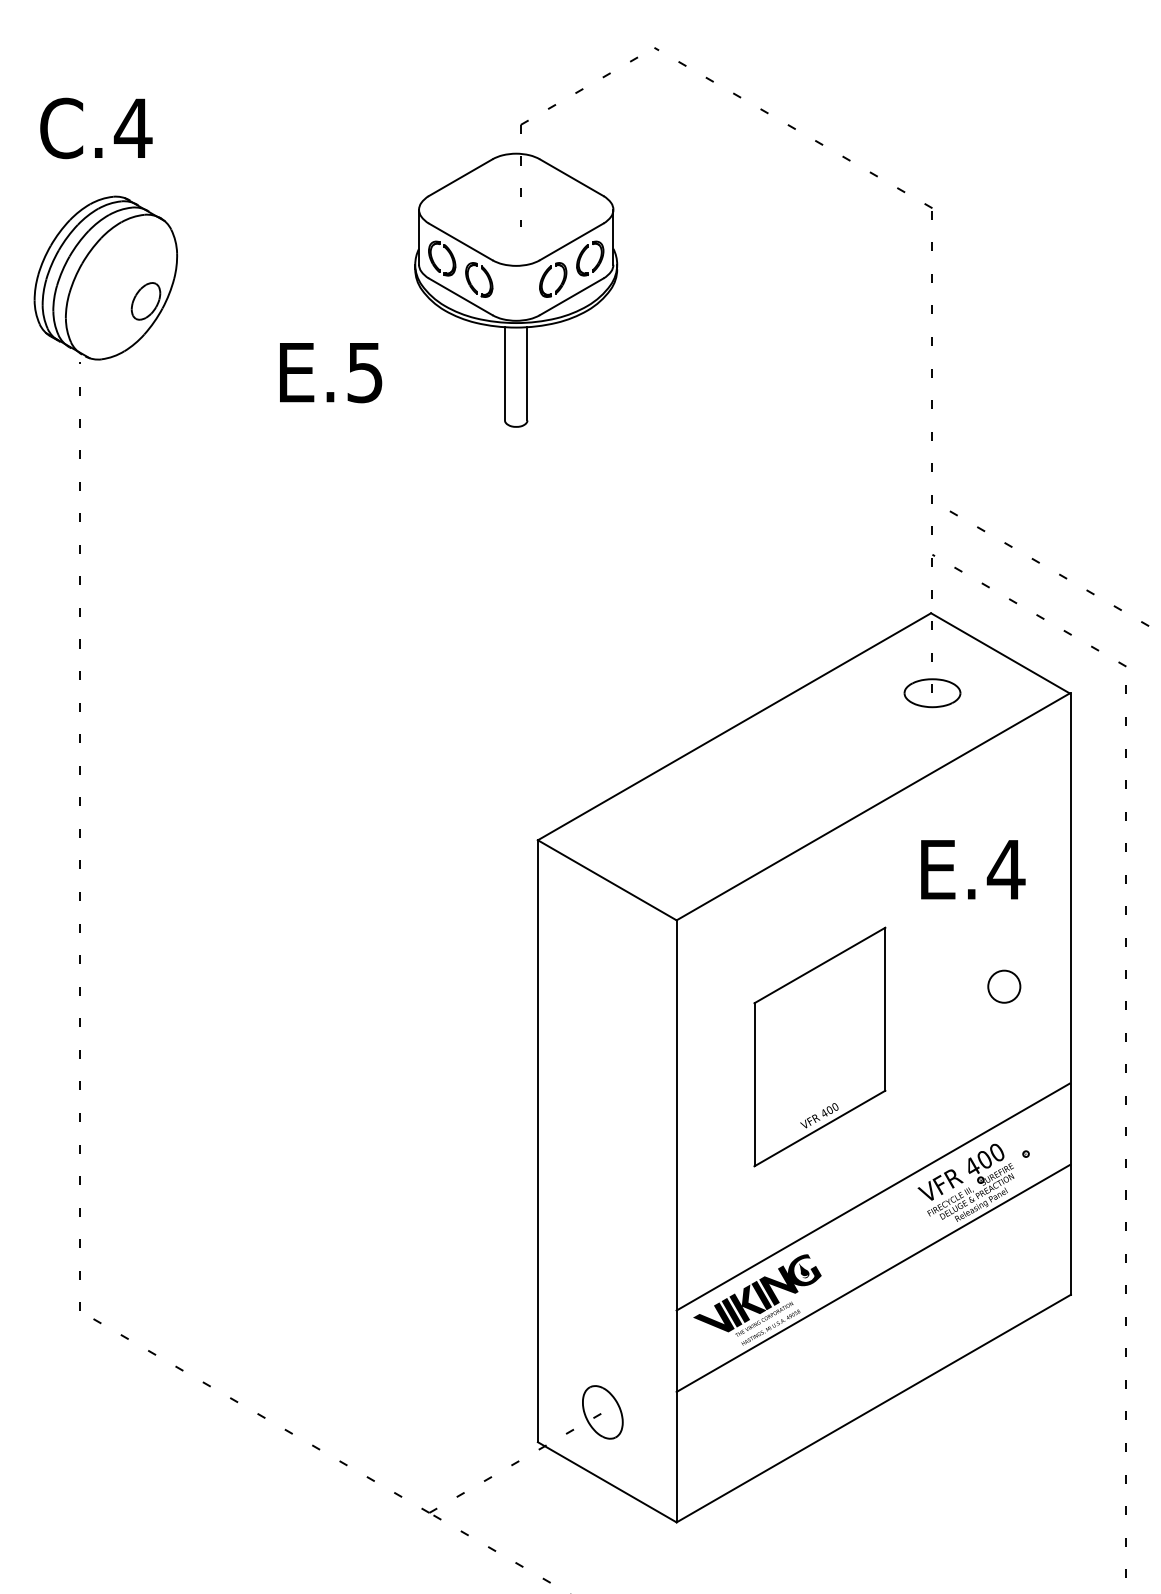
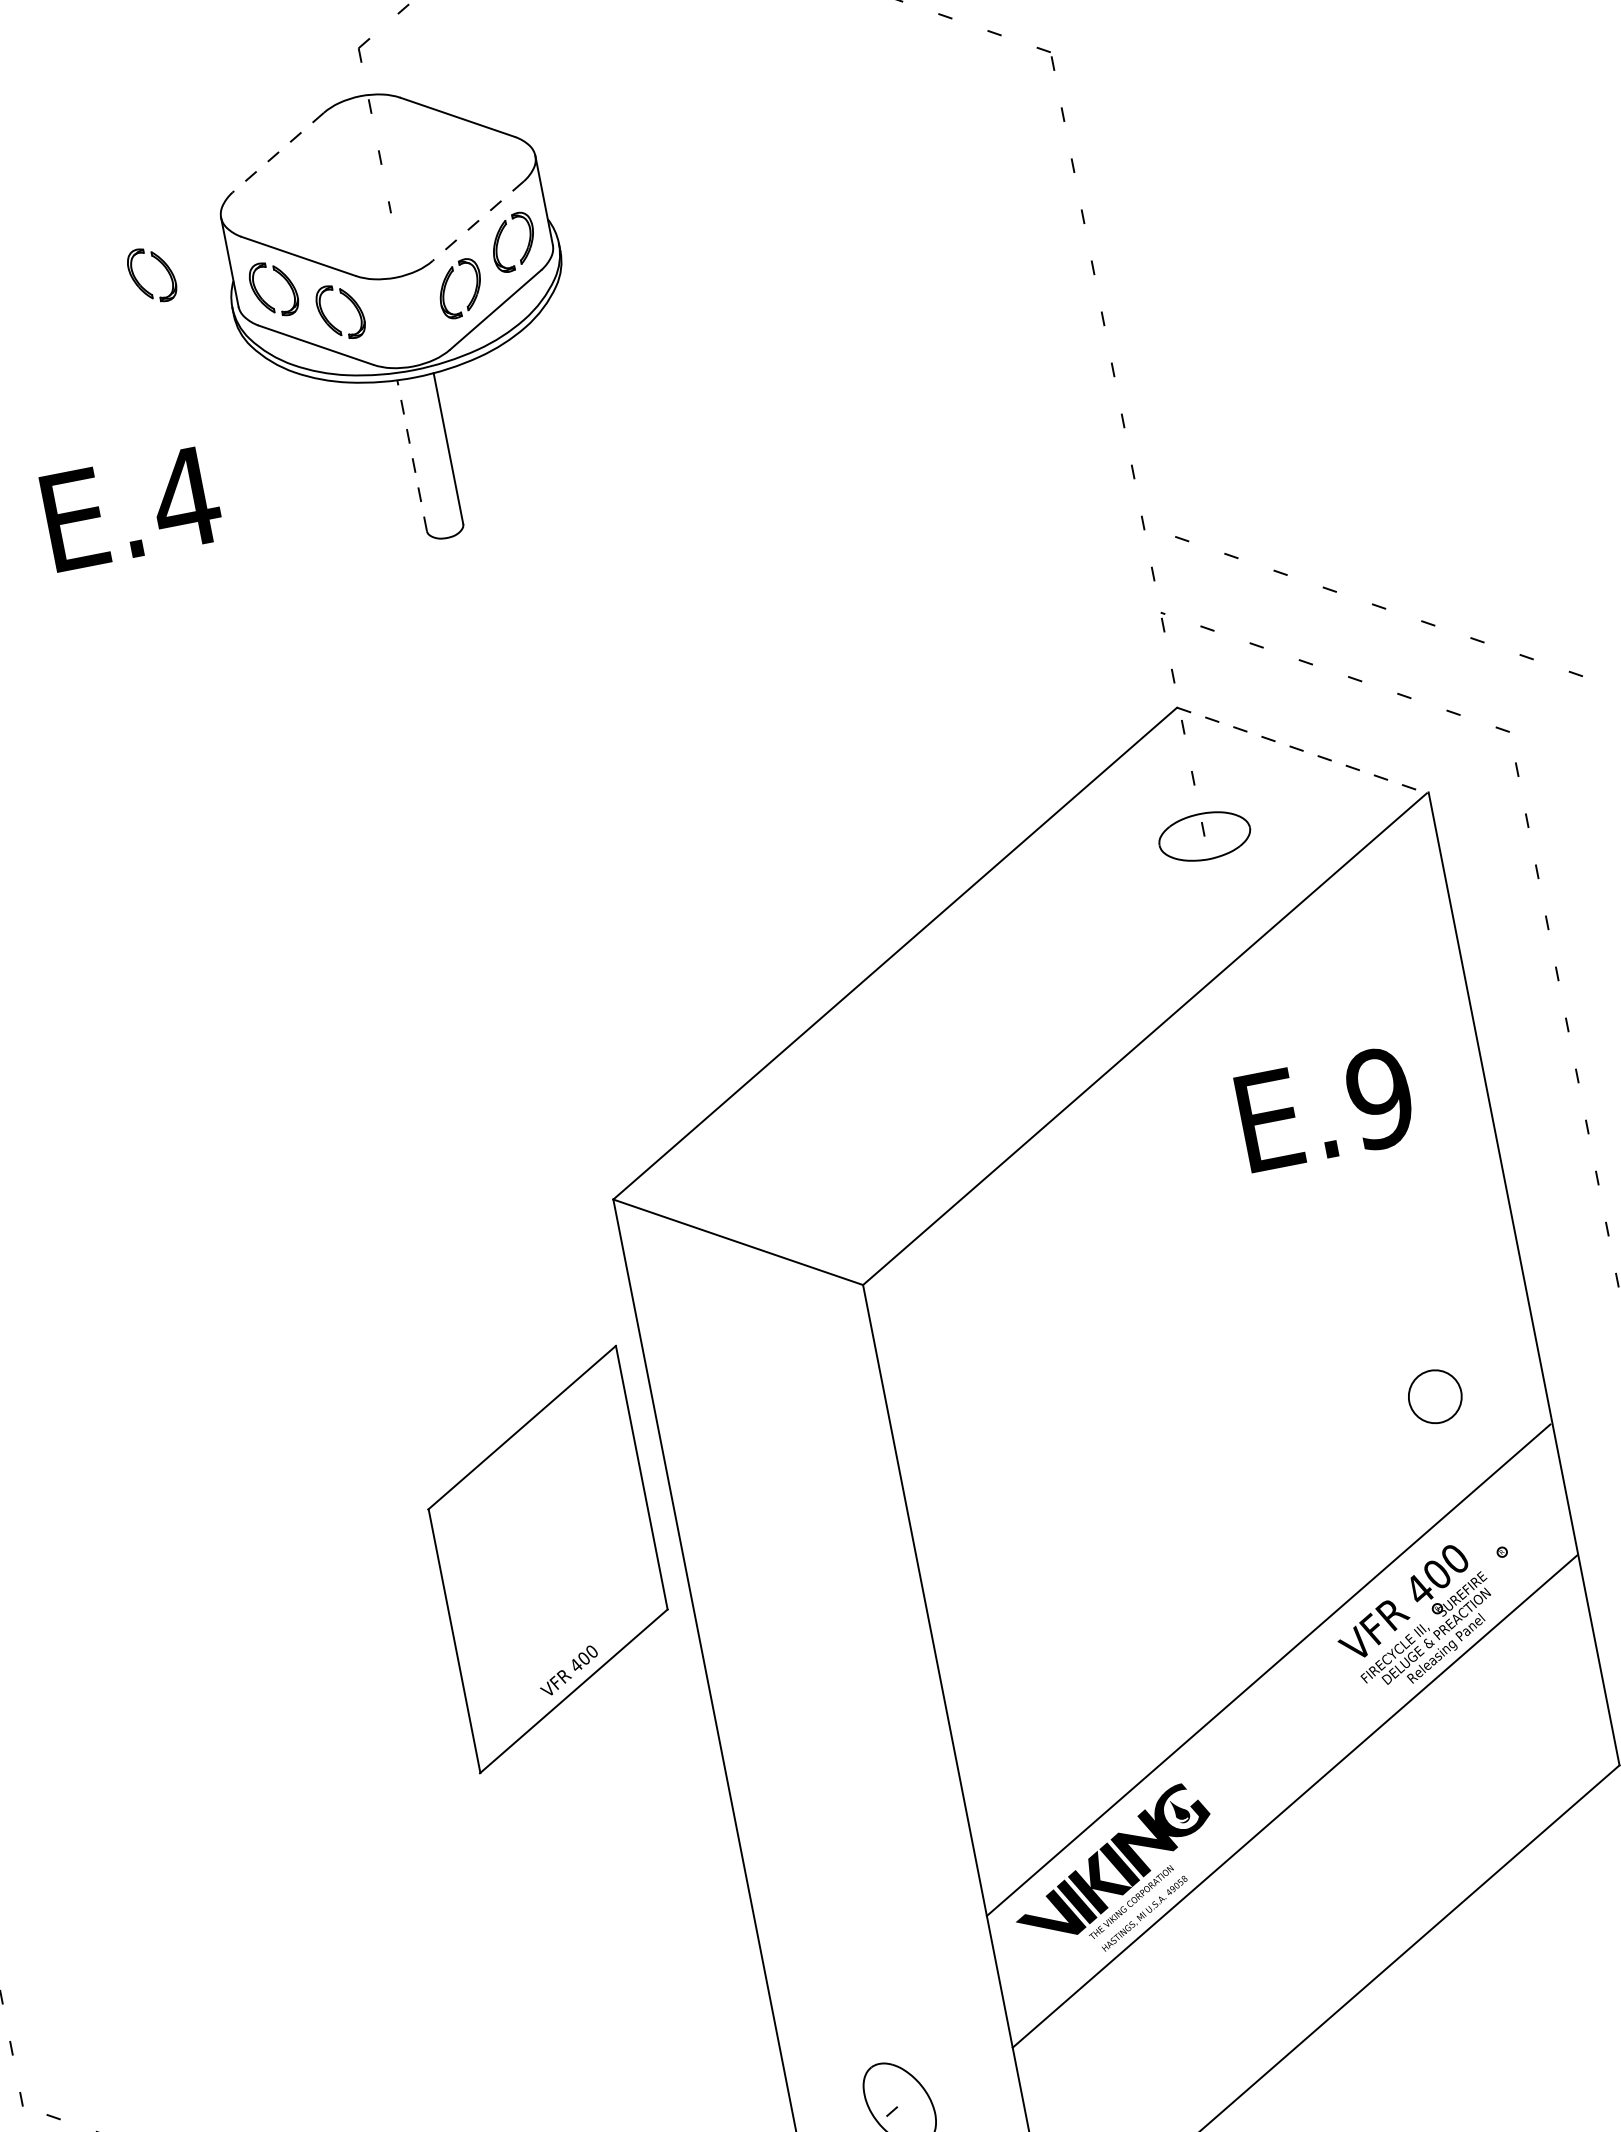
line: (460, 177) -> (277, 152), solid -> dashed
part: (377, 230) -> (160, 264), added
line: (571, 241) -> (477, 220), solid -> dashed
text: (364, 373) -> (184, 499), E.5 -> E.4
line: (505, 373) -> (412, 455), solid -> dashed
line: (1000, 653) -> (1302, 750), solid -> dashed
text: (1005, 869) -> (1378, 1098), E.4 -> E.9
circle: (1004, 986) -> (1435, 1396), moved
part: (819, 1046) -> (547, 1558), moved

